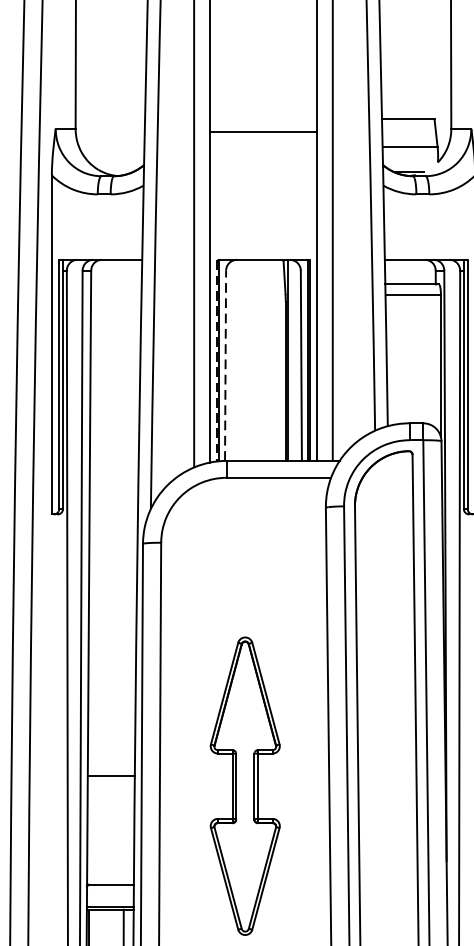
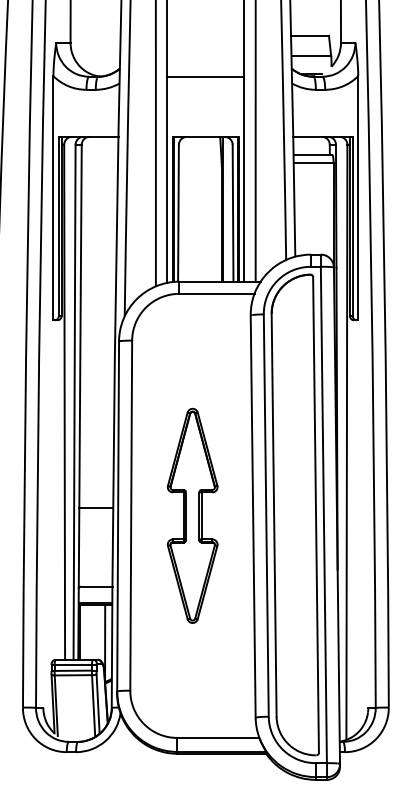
line: (263, 131) -> (205, 76), moved
line: (217, 362) -> (172, 210), dashed -> solid
line: (225, 364) -> (178, 212), dashed -> solid

